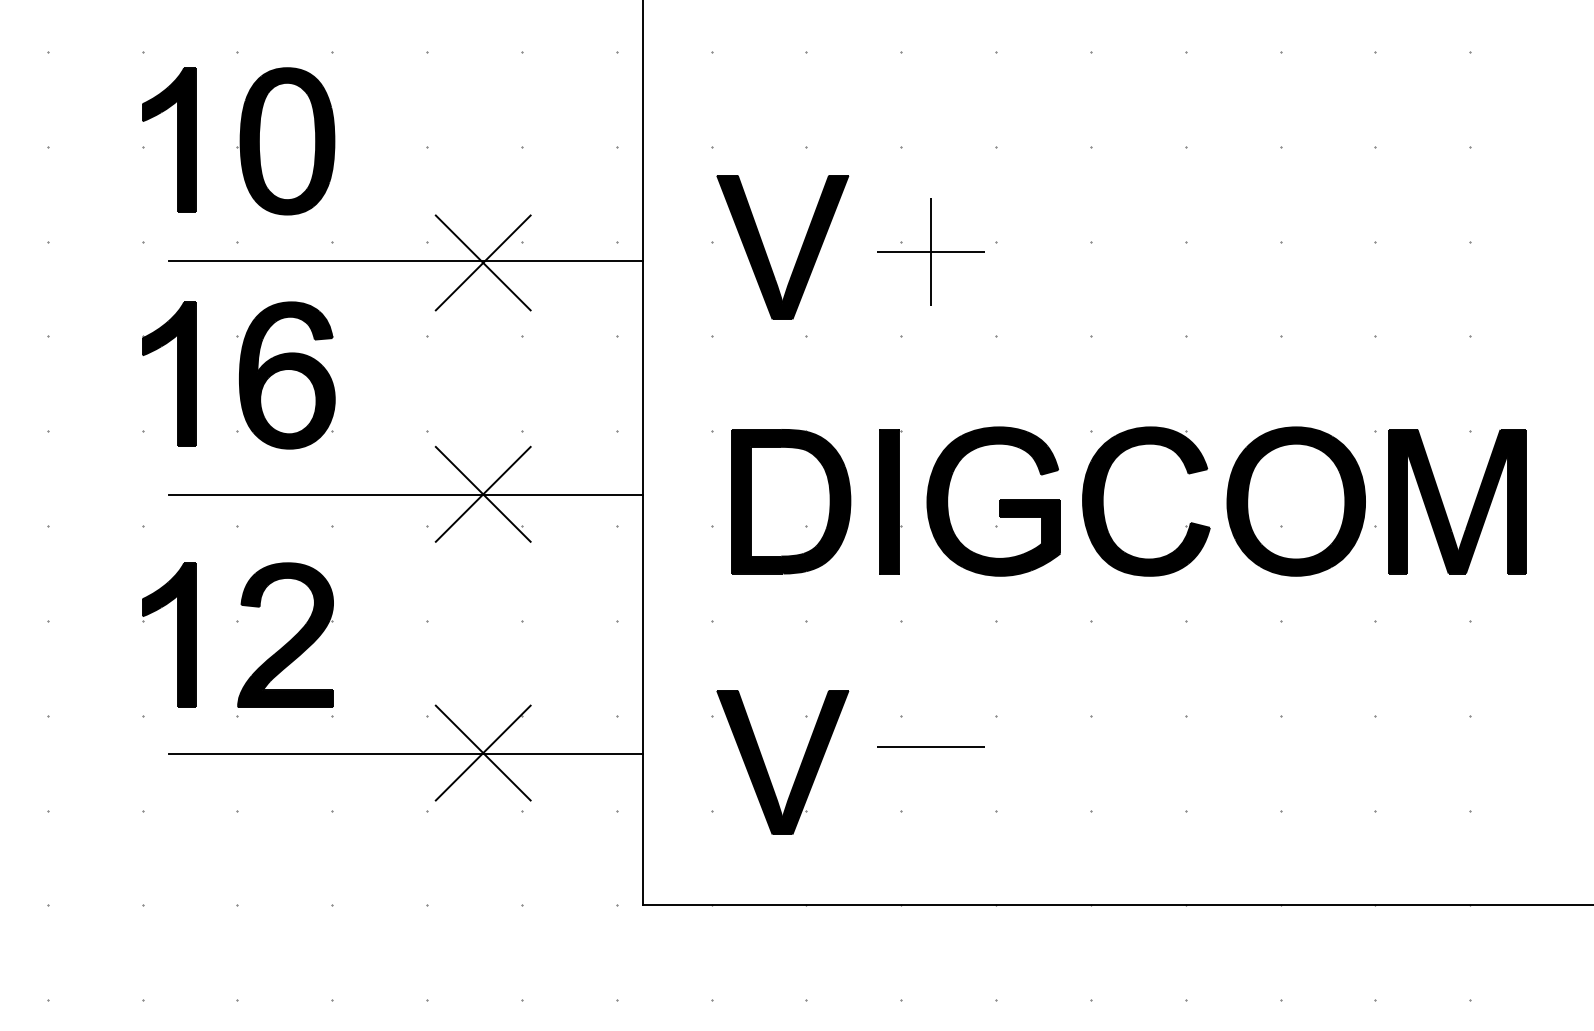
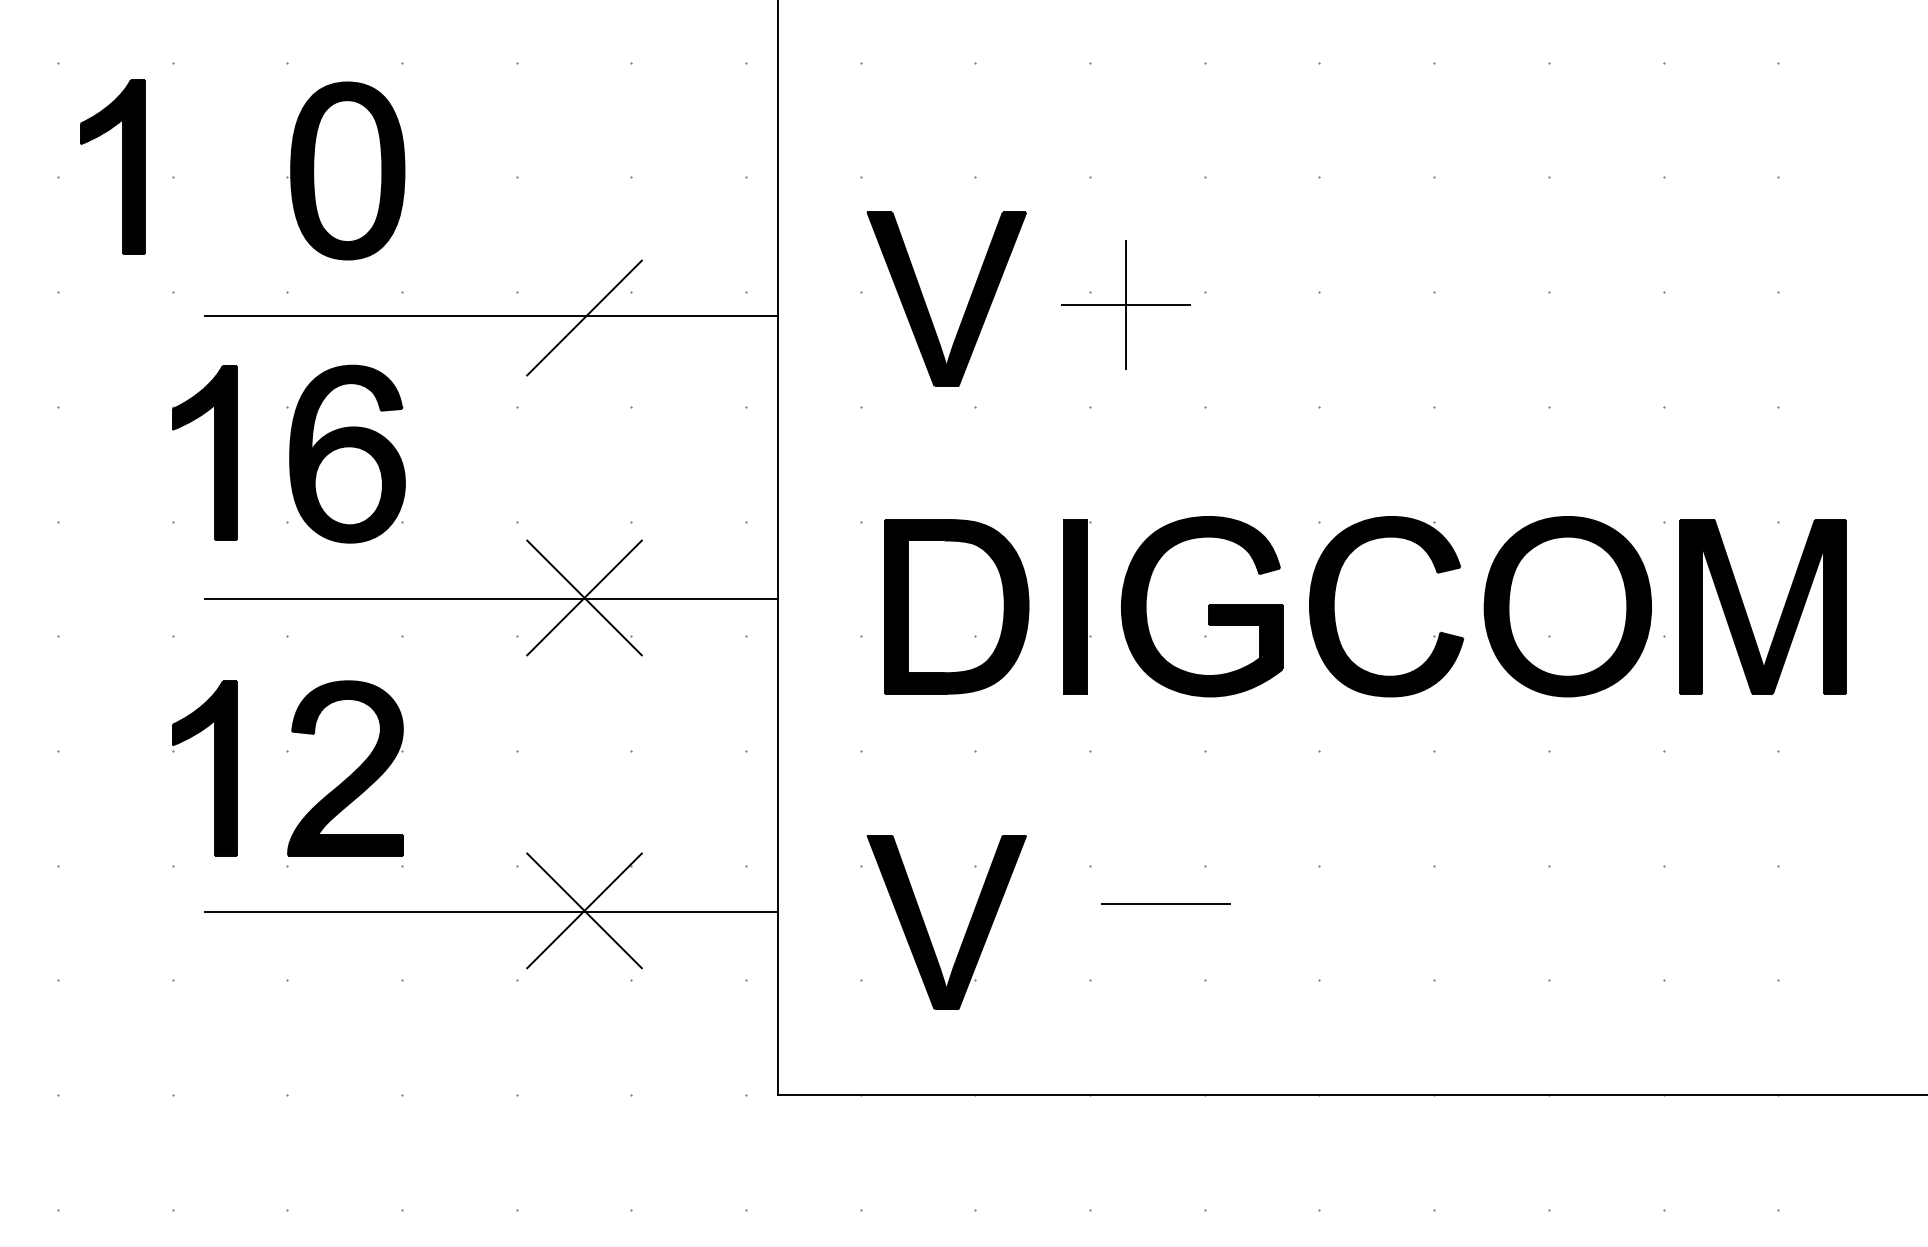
part: (177, 139) -> (122, 166), moved
line: (482, 262) -> (583, 317), removed
line: (930, 746) -> (1165, 902), moved

